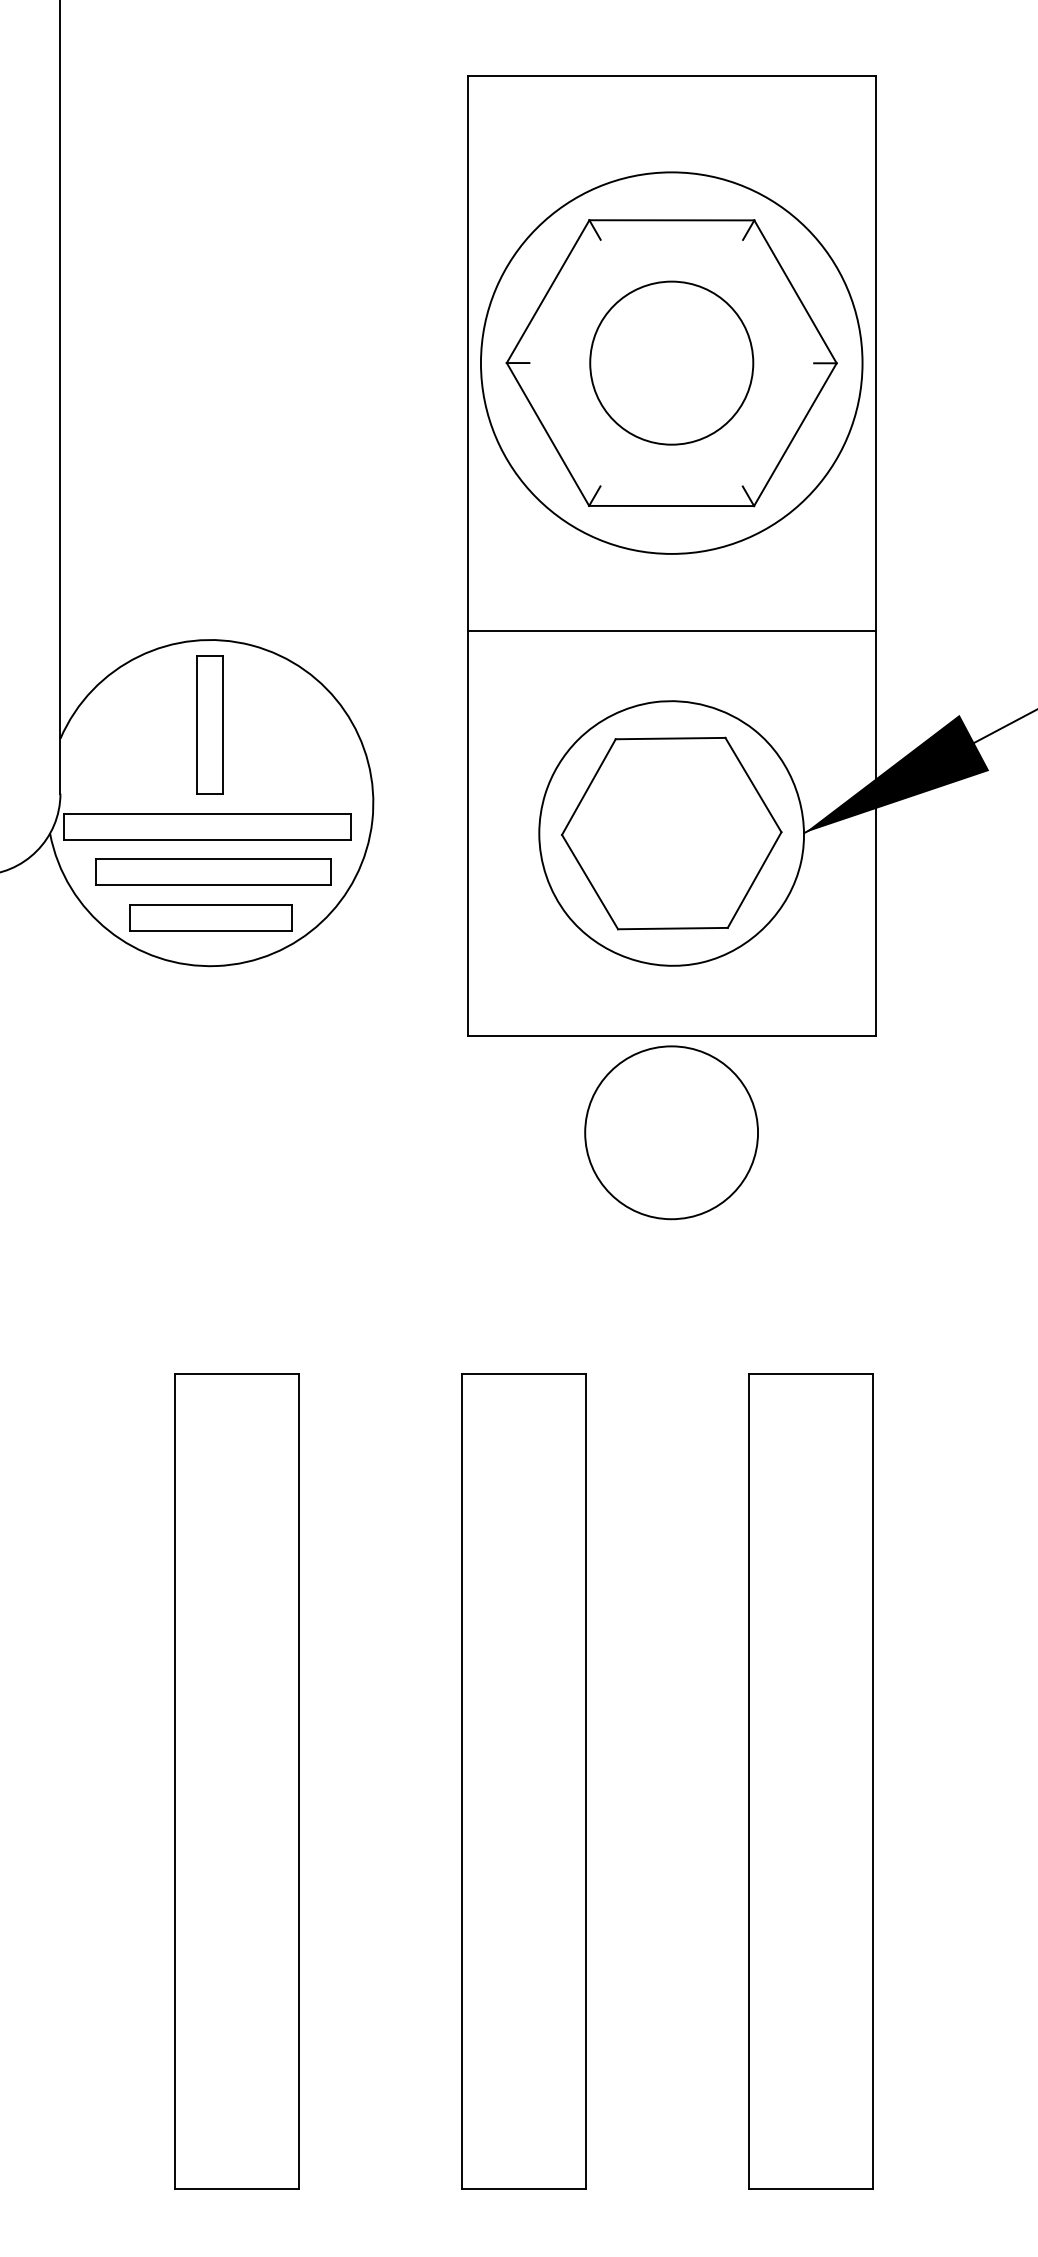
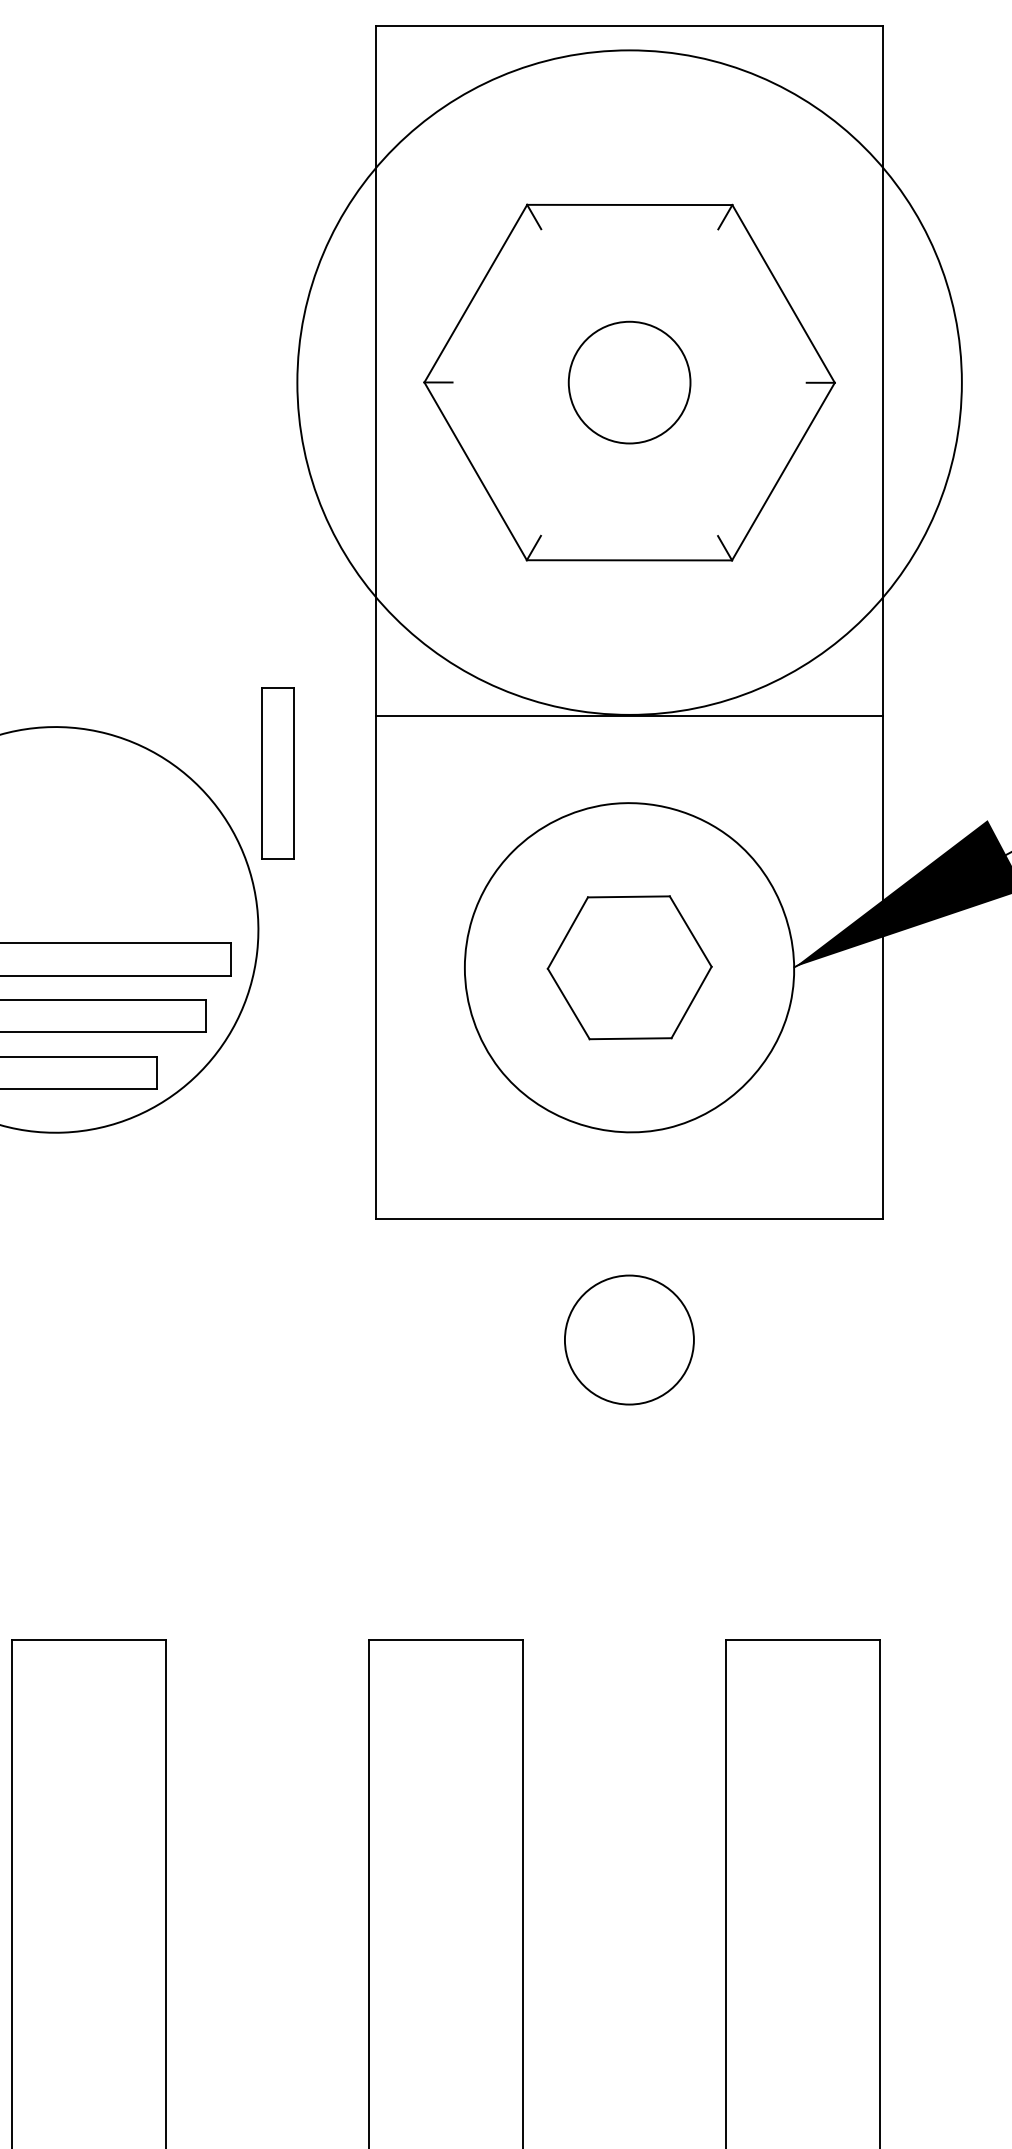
circle: (671, 362) -> (629, 381), size x0.6
circle: (671, 362) -> (629, 381), size x1.4
part: (209, 724) -> (277, 772), moved
part: (671, 833) -> (629, 967), size x0.6
circle: (671, 1132) -> (629, 1339), size x0.6

